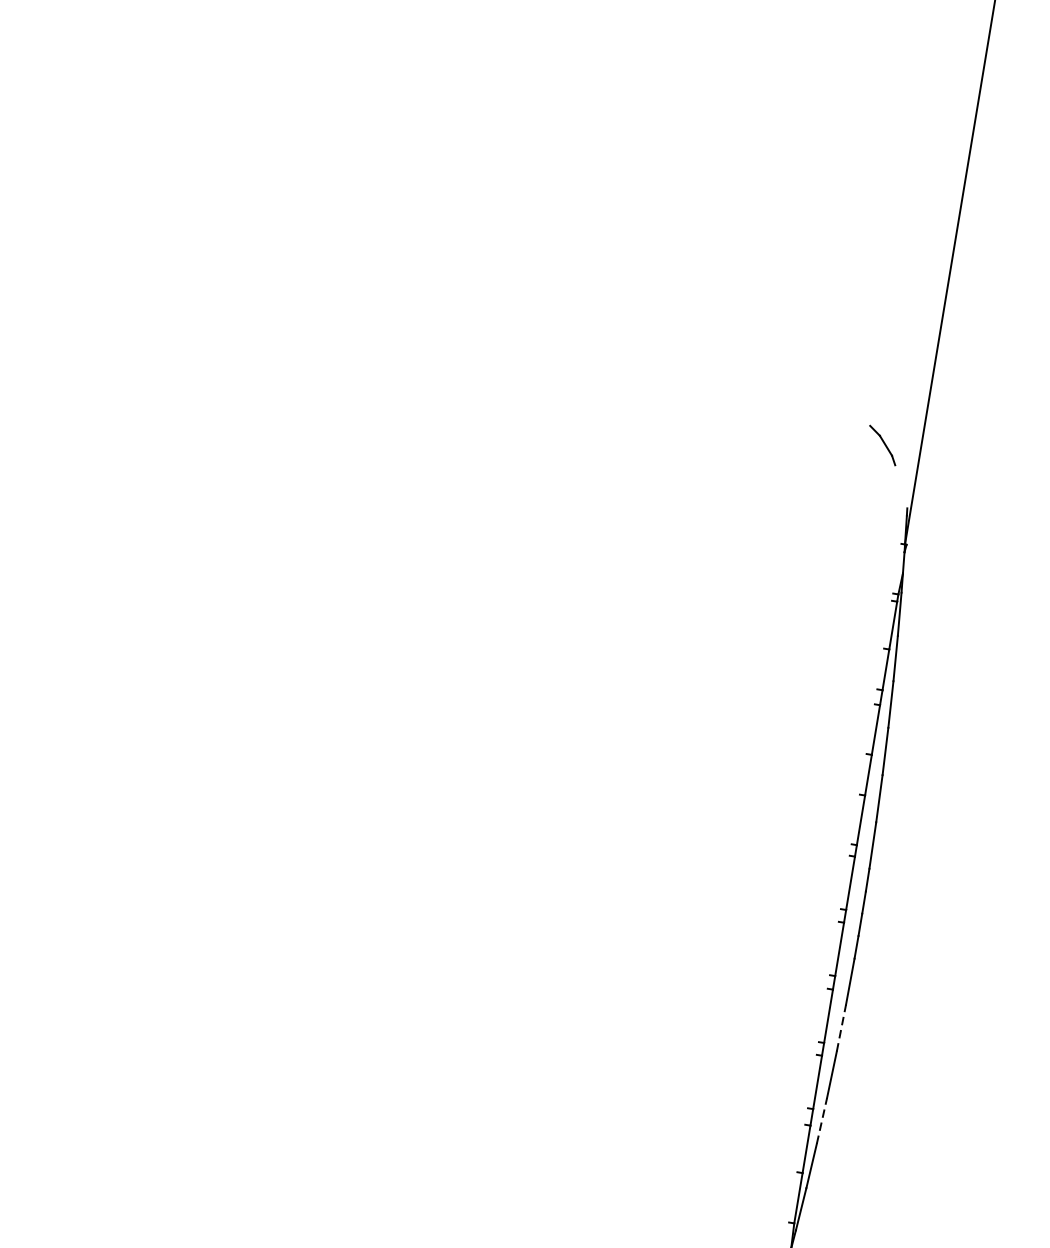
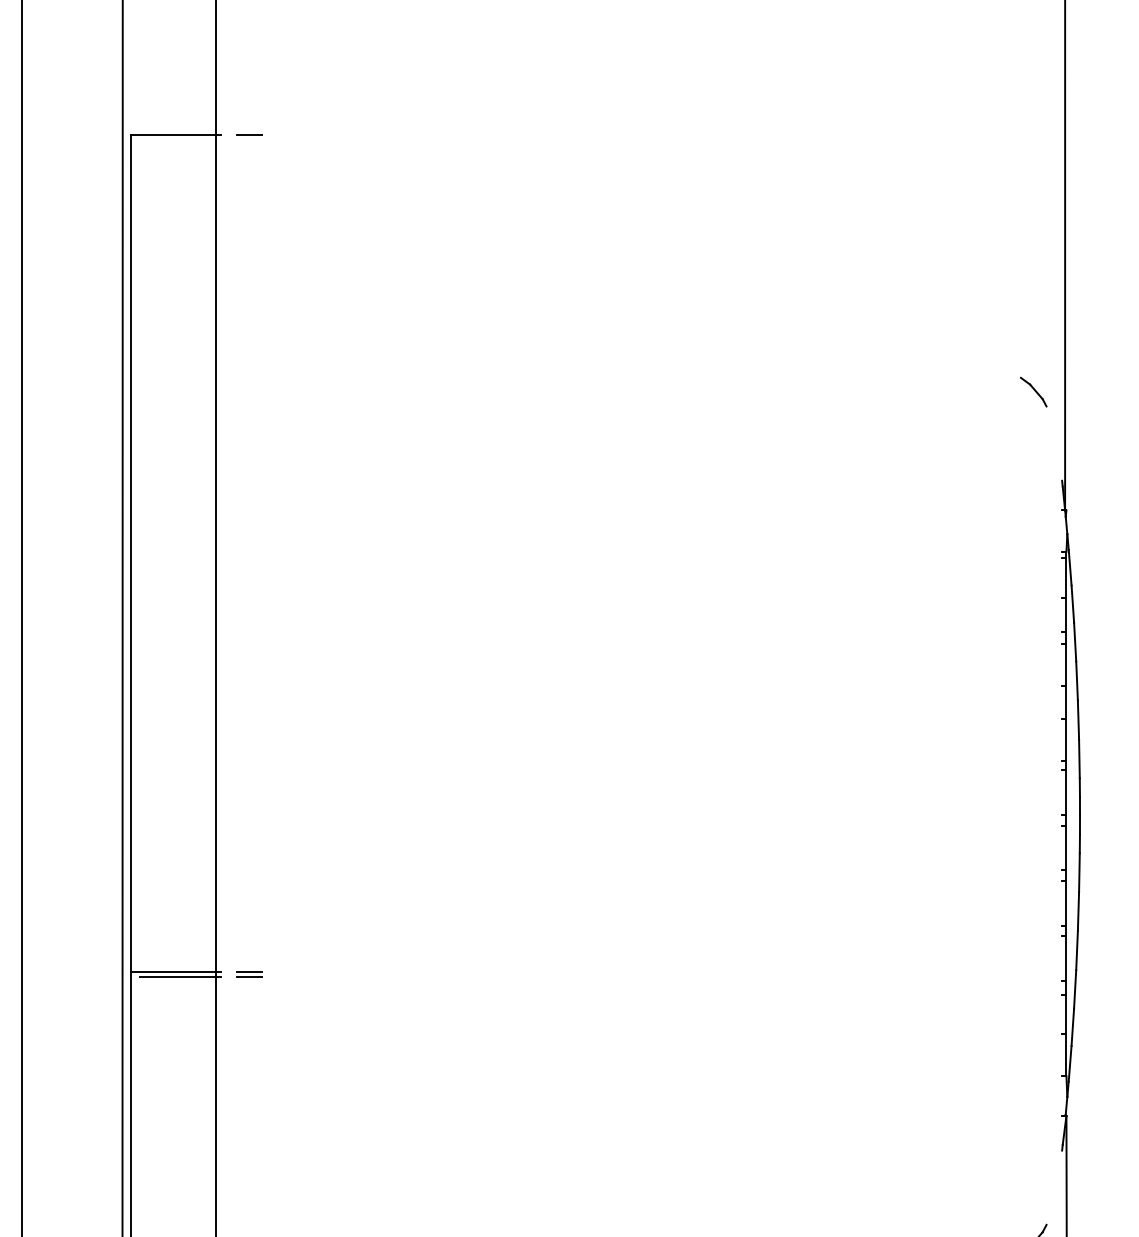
part: (882, 444) -> (1033, 391), moved
line: (841, 1028) -> (1078, 911), dashed -> solid
line: (822, 1120) -> (1075, 988), dashed -> solid

